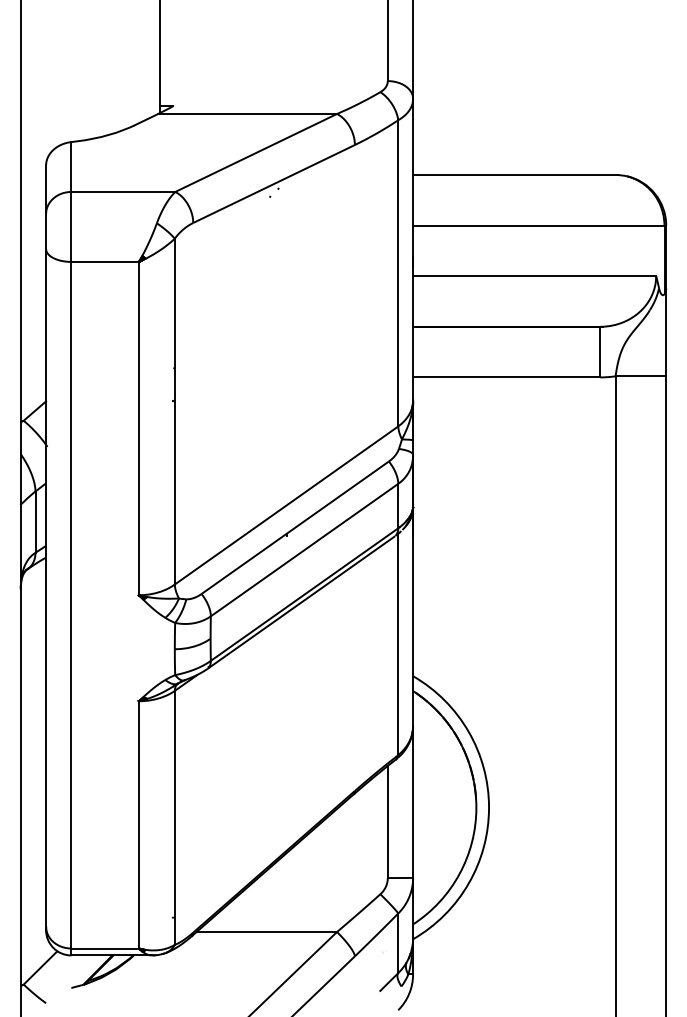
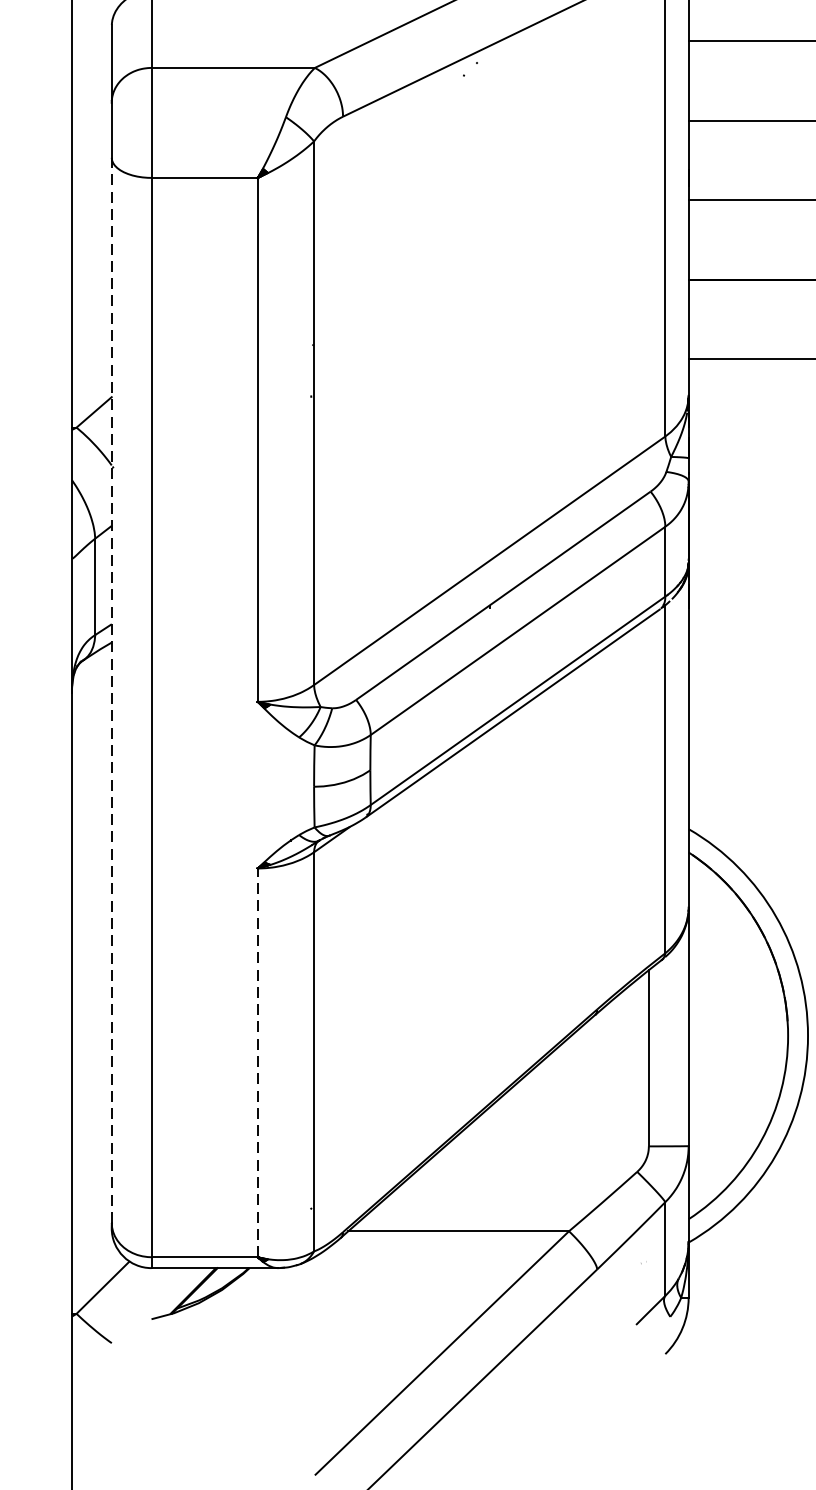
line: (46, 587) -> (112, 689), solid -> dashed
line: (139, 824) -> (258, 1062), solid -> dashed

